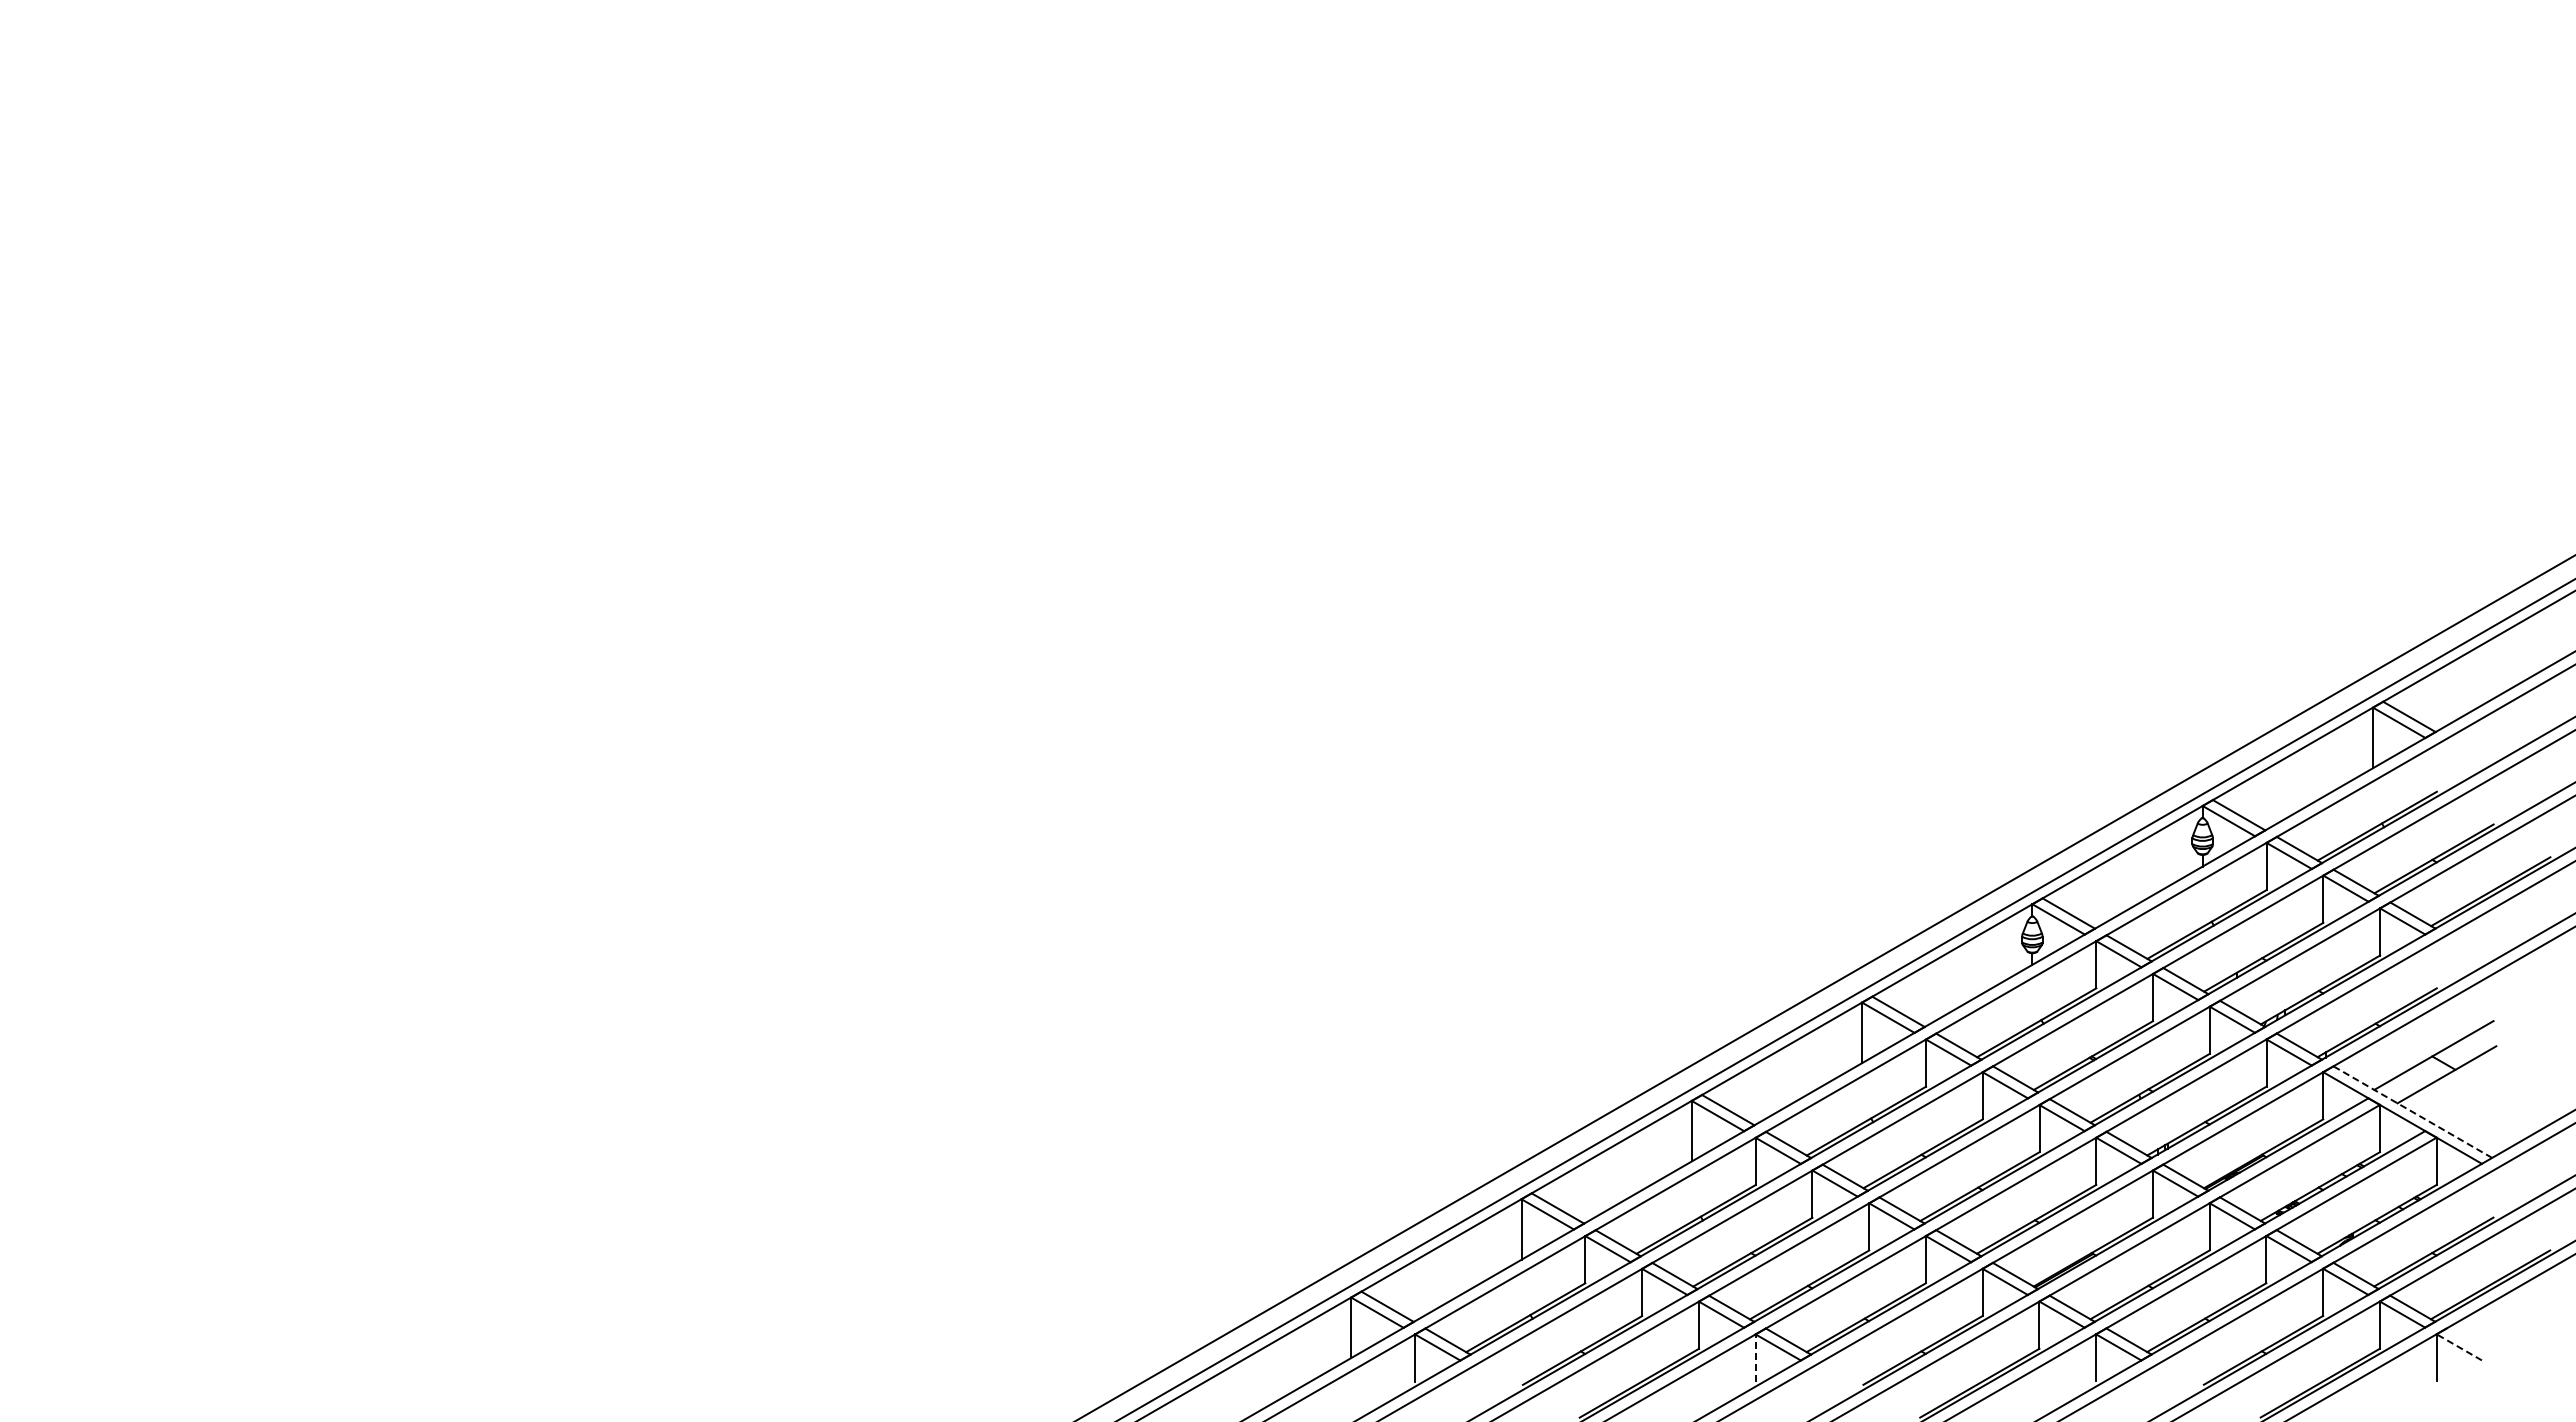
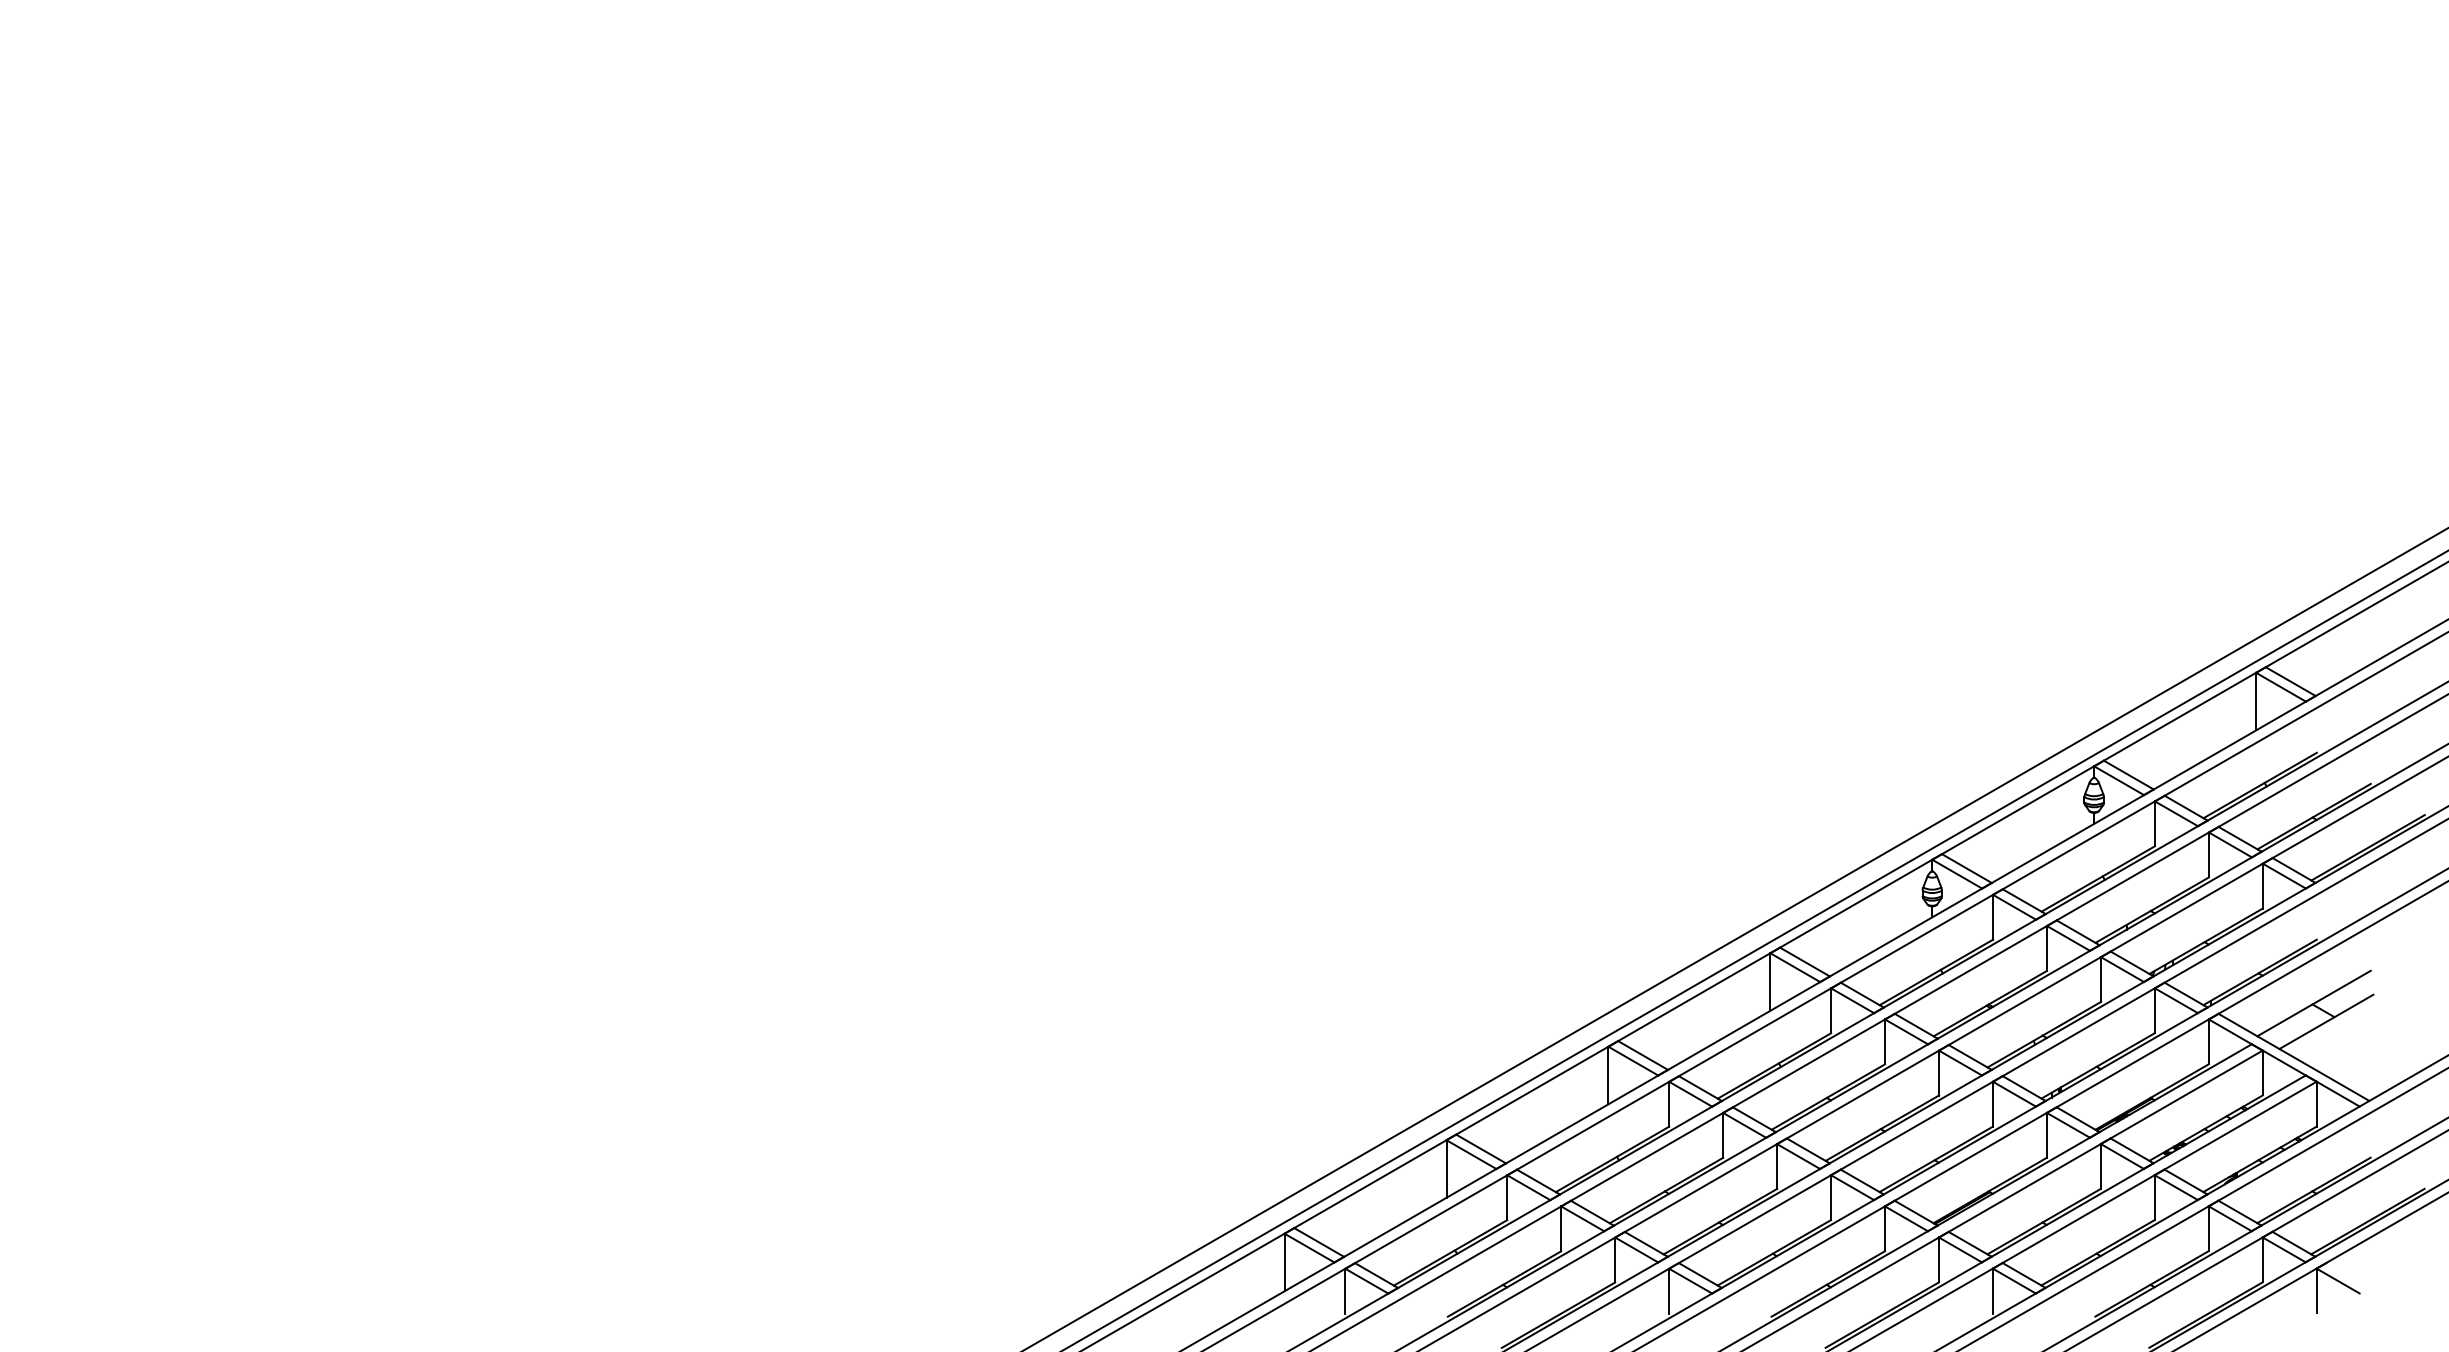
line: (2412, 1112) -> (2293, 1057), dashed -> solid
line: (2458, 1347) -> (2337, 1281), dashed -> solid
line: (1755, 1357) -> (1668, 1290), dashed -> solid

